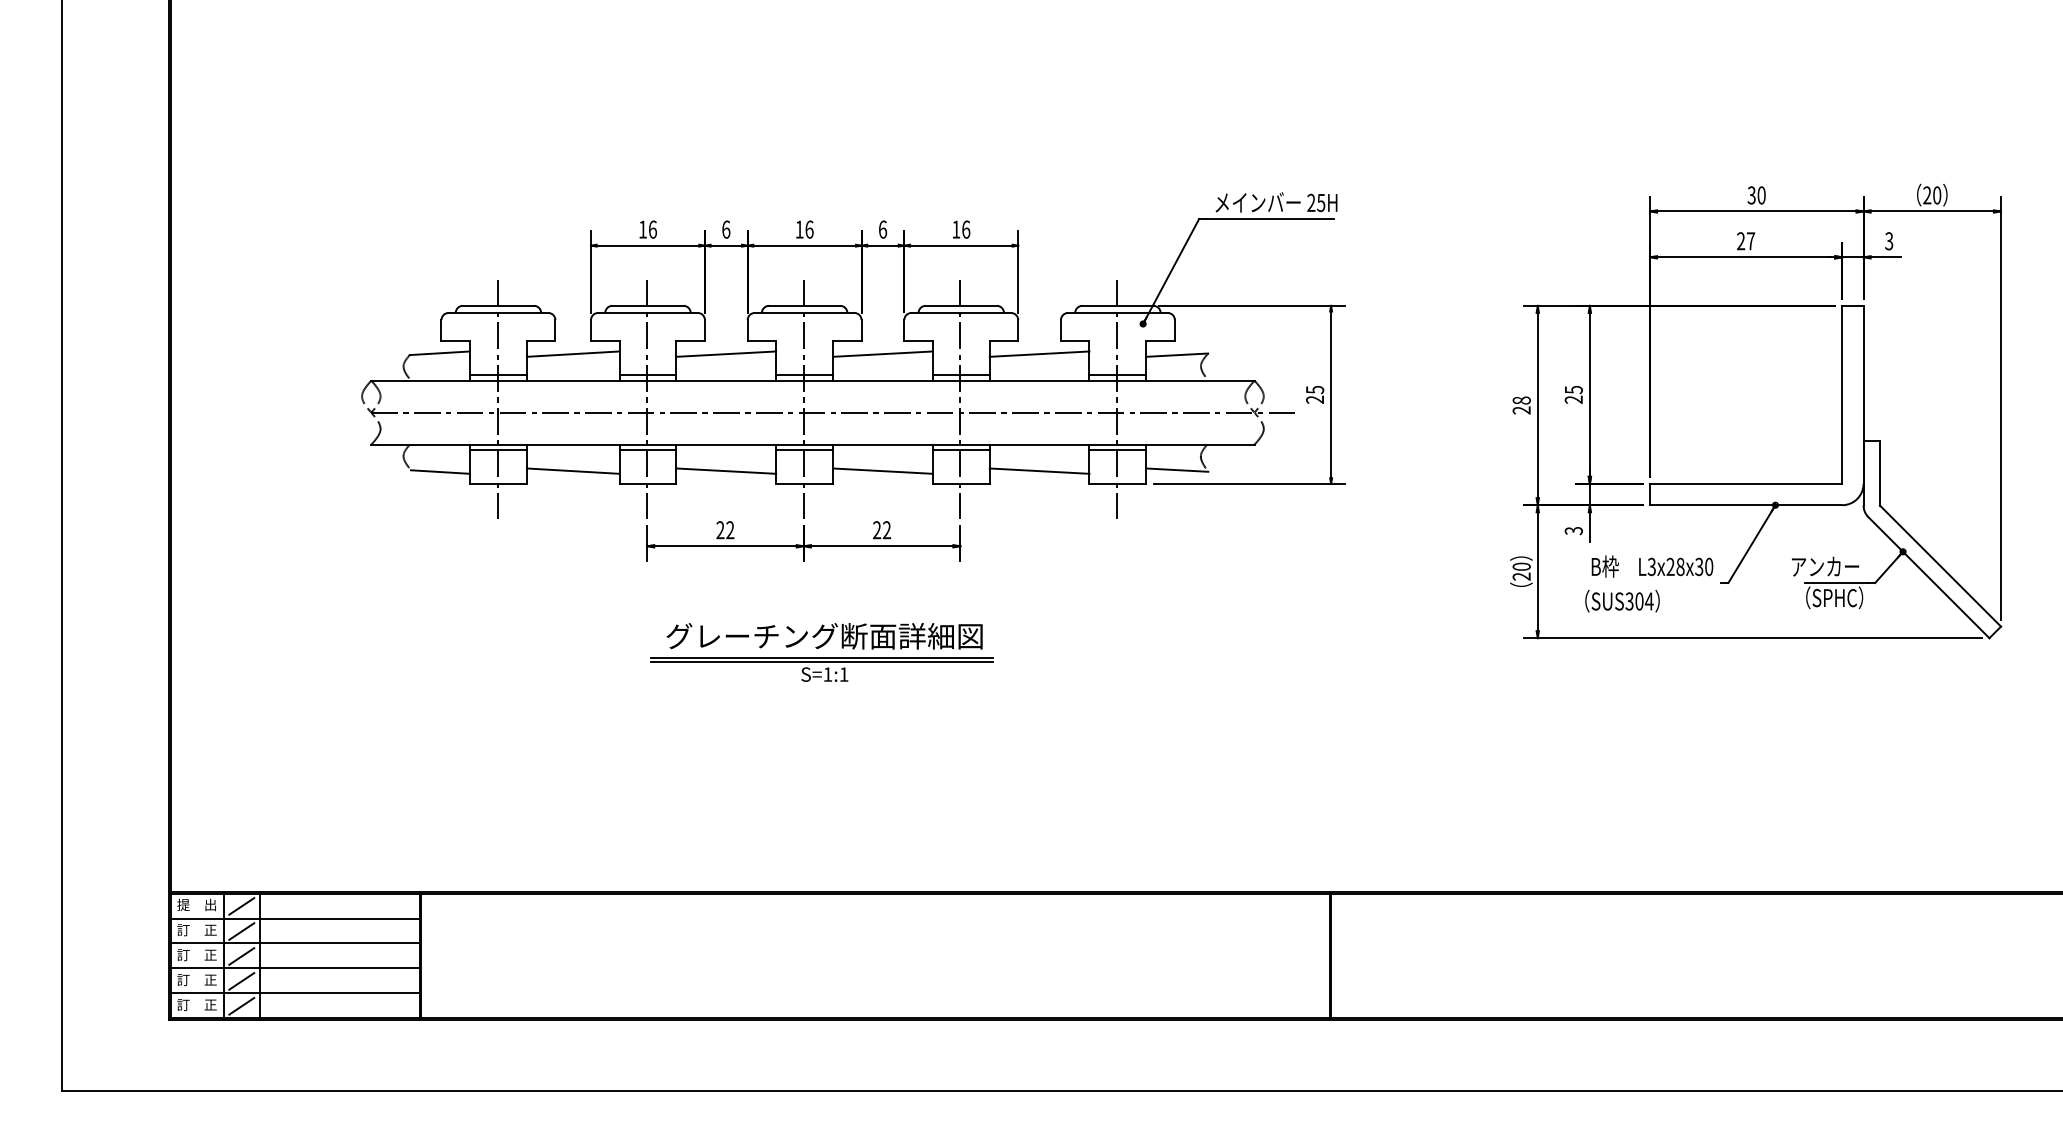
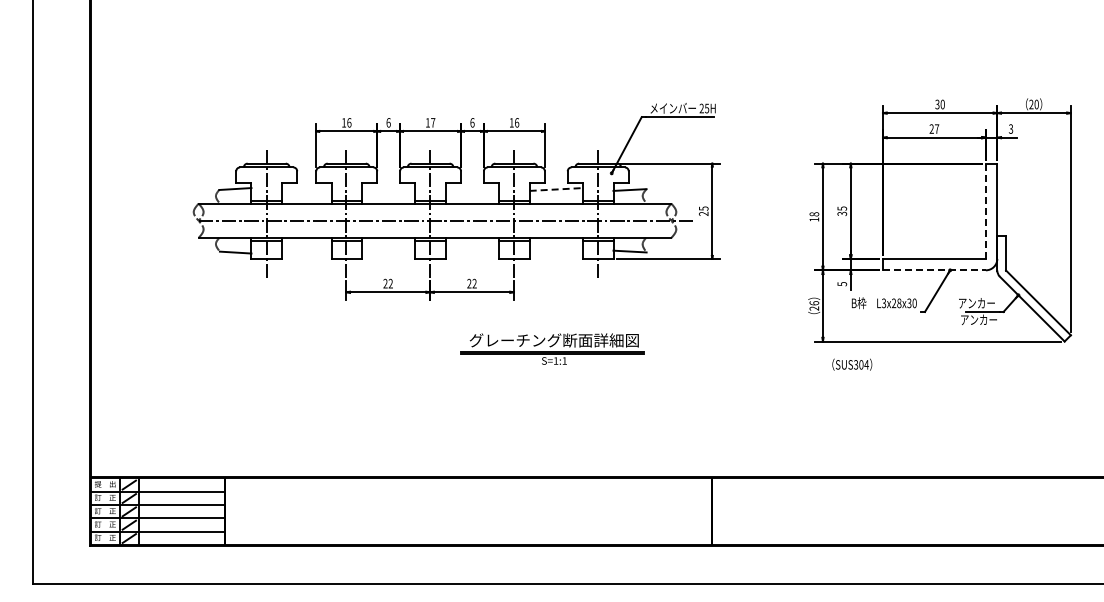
text: (810, 228) -> (433, 122), 16 -> 17
line: (572, 354) -> (306, 189), removed
line: (726, 354) -> (388, 189), removed
line: (882, 354) -> (472, 189), removed
line: (1039, 354) -> (556, 189), solid -> dashed
line: (1841, 395) -> (985, 211), solid -> dashed
text: (1574, 399) -> (842, 213), 25 -> 35
text: (1520, 410) -> (813, 219), 28 -> 18
line: (572, 470) -> (306, 251), removed
line: (726, 470) -> (388, 251), removed
line: (882, 470) -> (472, 251), removed
line: (1039, 470) -> (556, 251), removed
line: (1746, 505) -> (934, 270), solid -> dashed
text: (1572, 529) -> (841, 283), 3 -> 5
text: (1520, 567) -> (813, 303), 20 -> 26
text: (1828, 597) -> (978, 319), （SPHC） -> アンカー
text: (1622, 600) -> (852, 364), moved
part: (821, 651) -> (552, 348), moved

